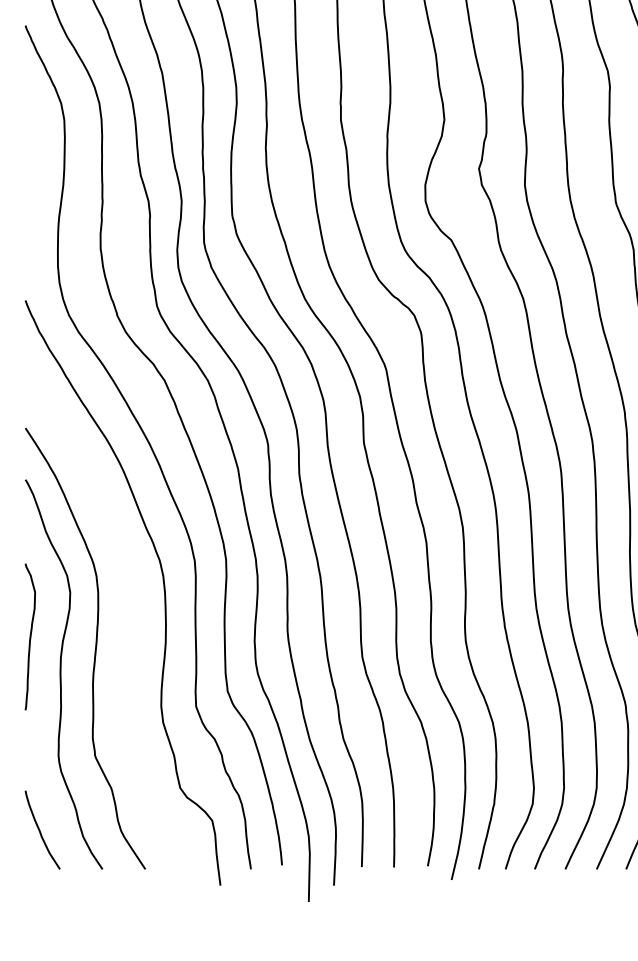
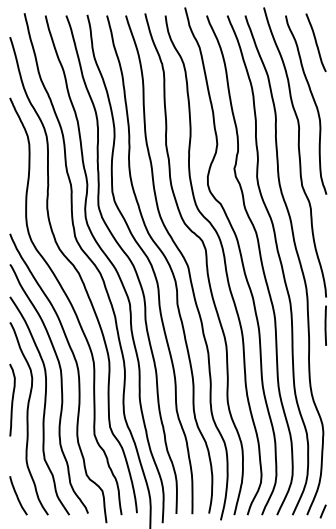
curve: (127, 607) -> (60, 385), added

